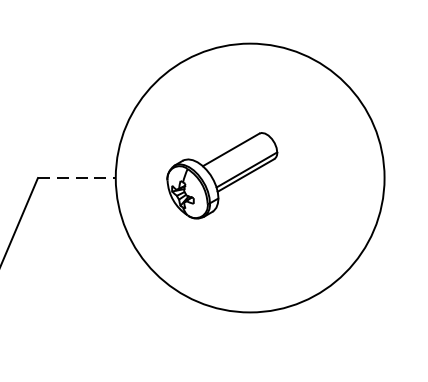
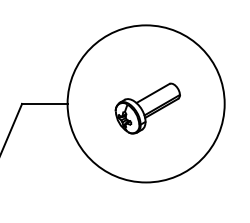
part: (221, 175) -> (147, 108), moved
line: (76, 177) -> (44, 103), dashed -> solid

